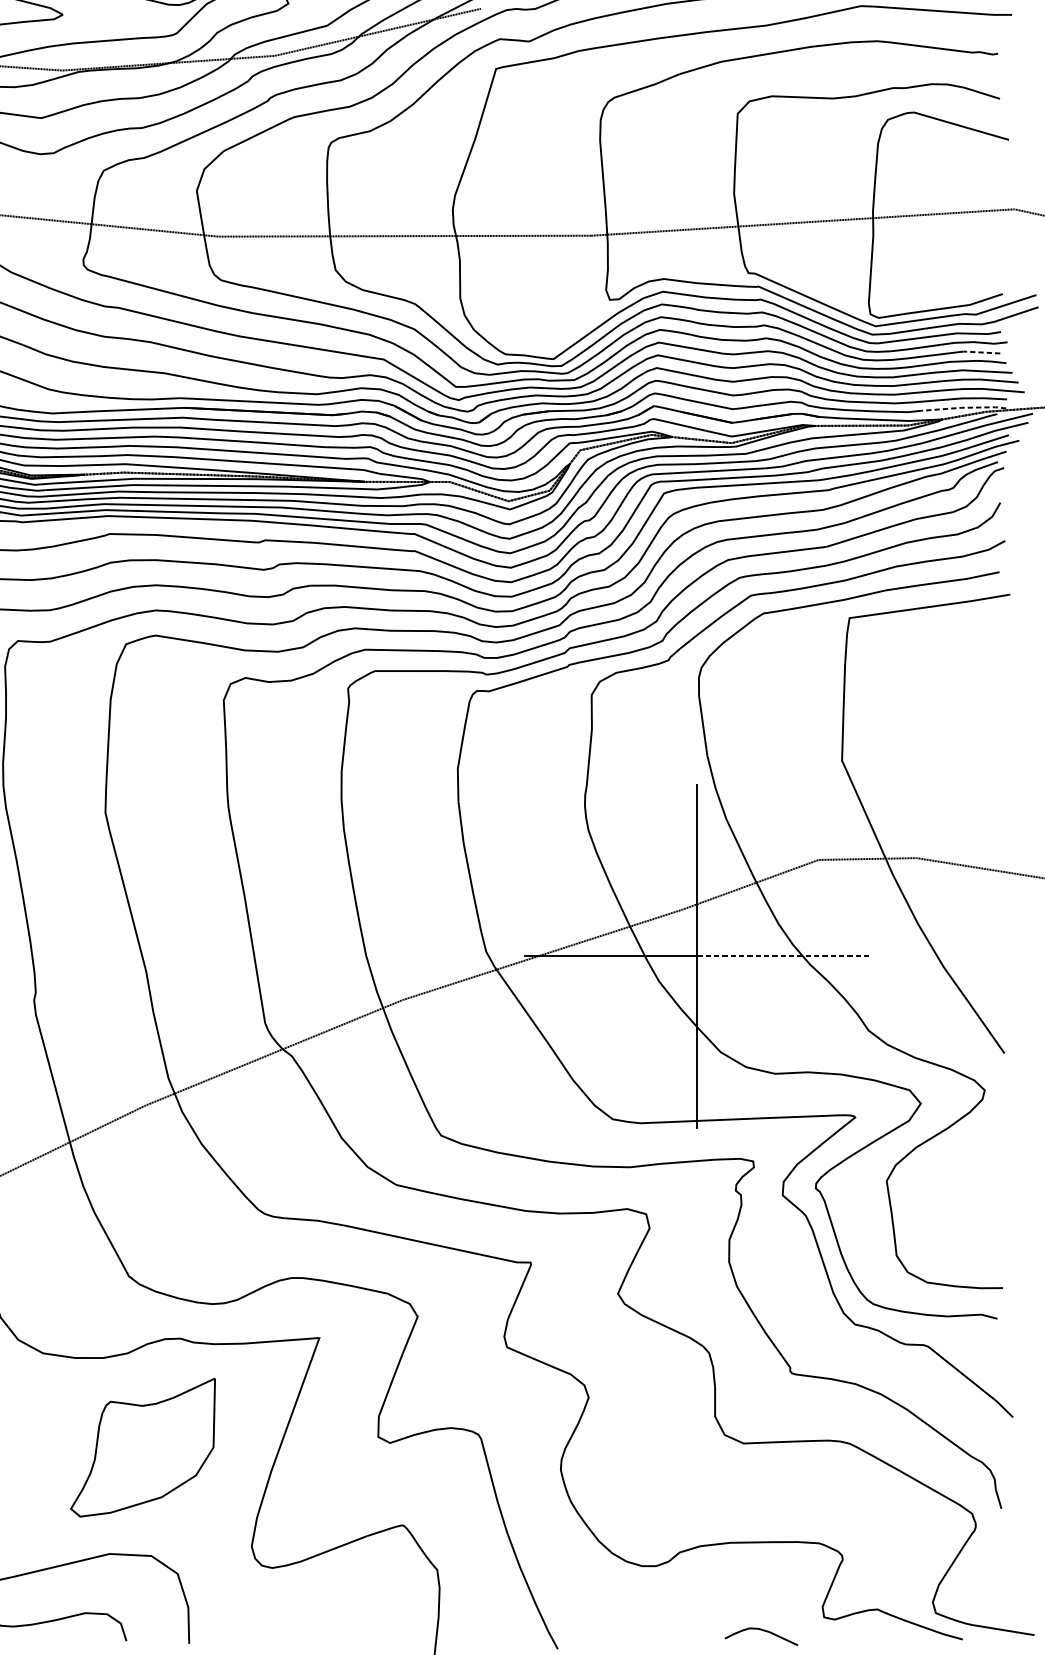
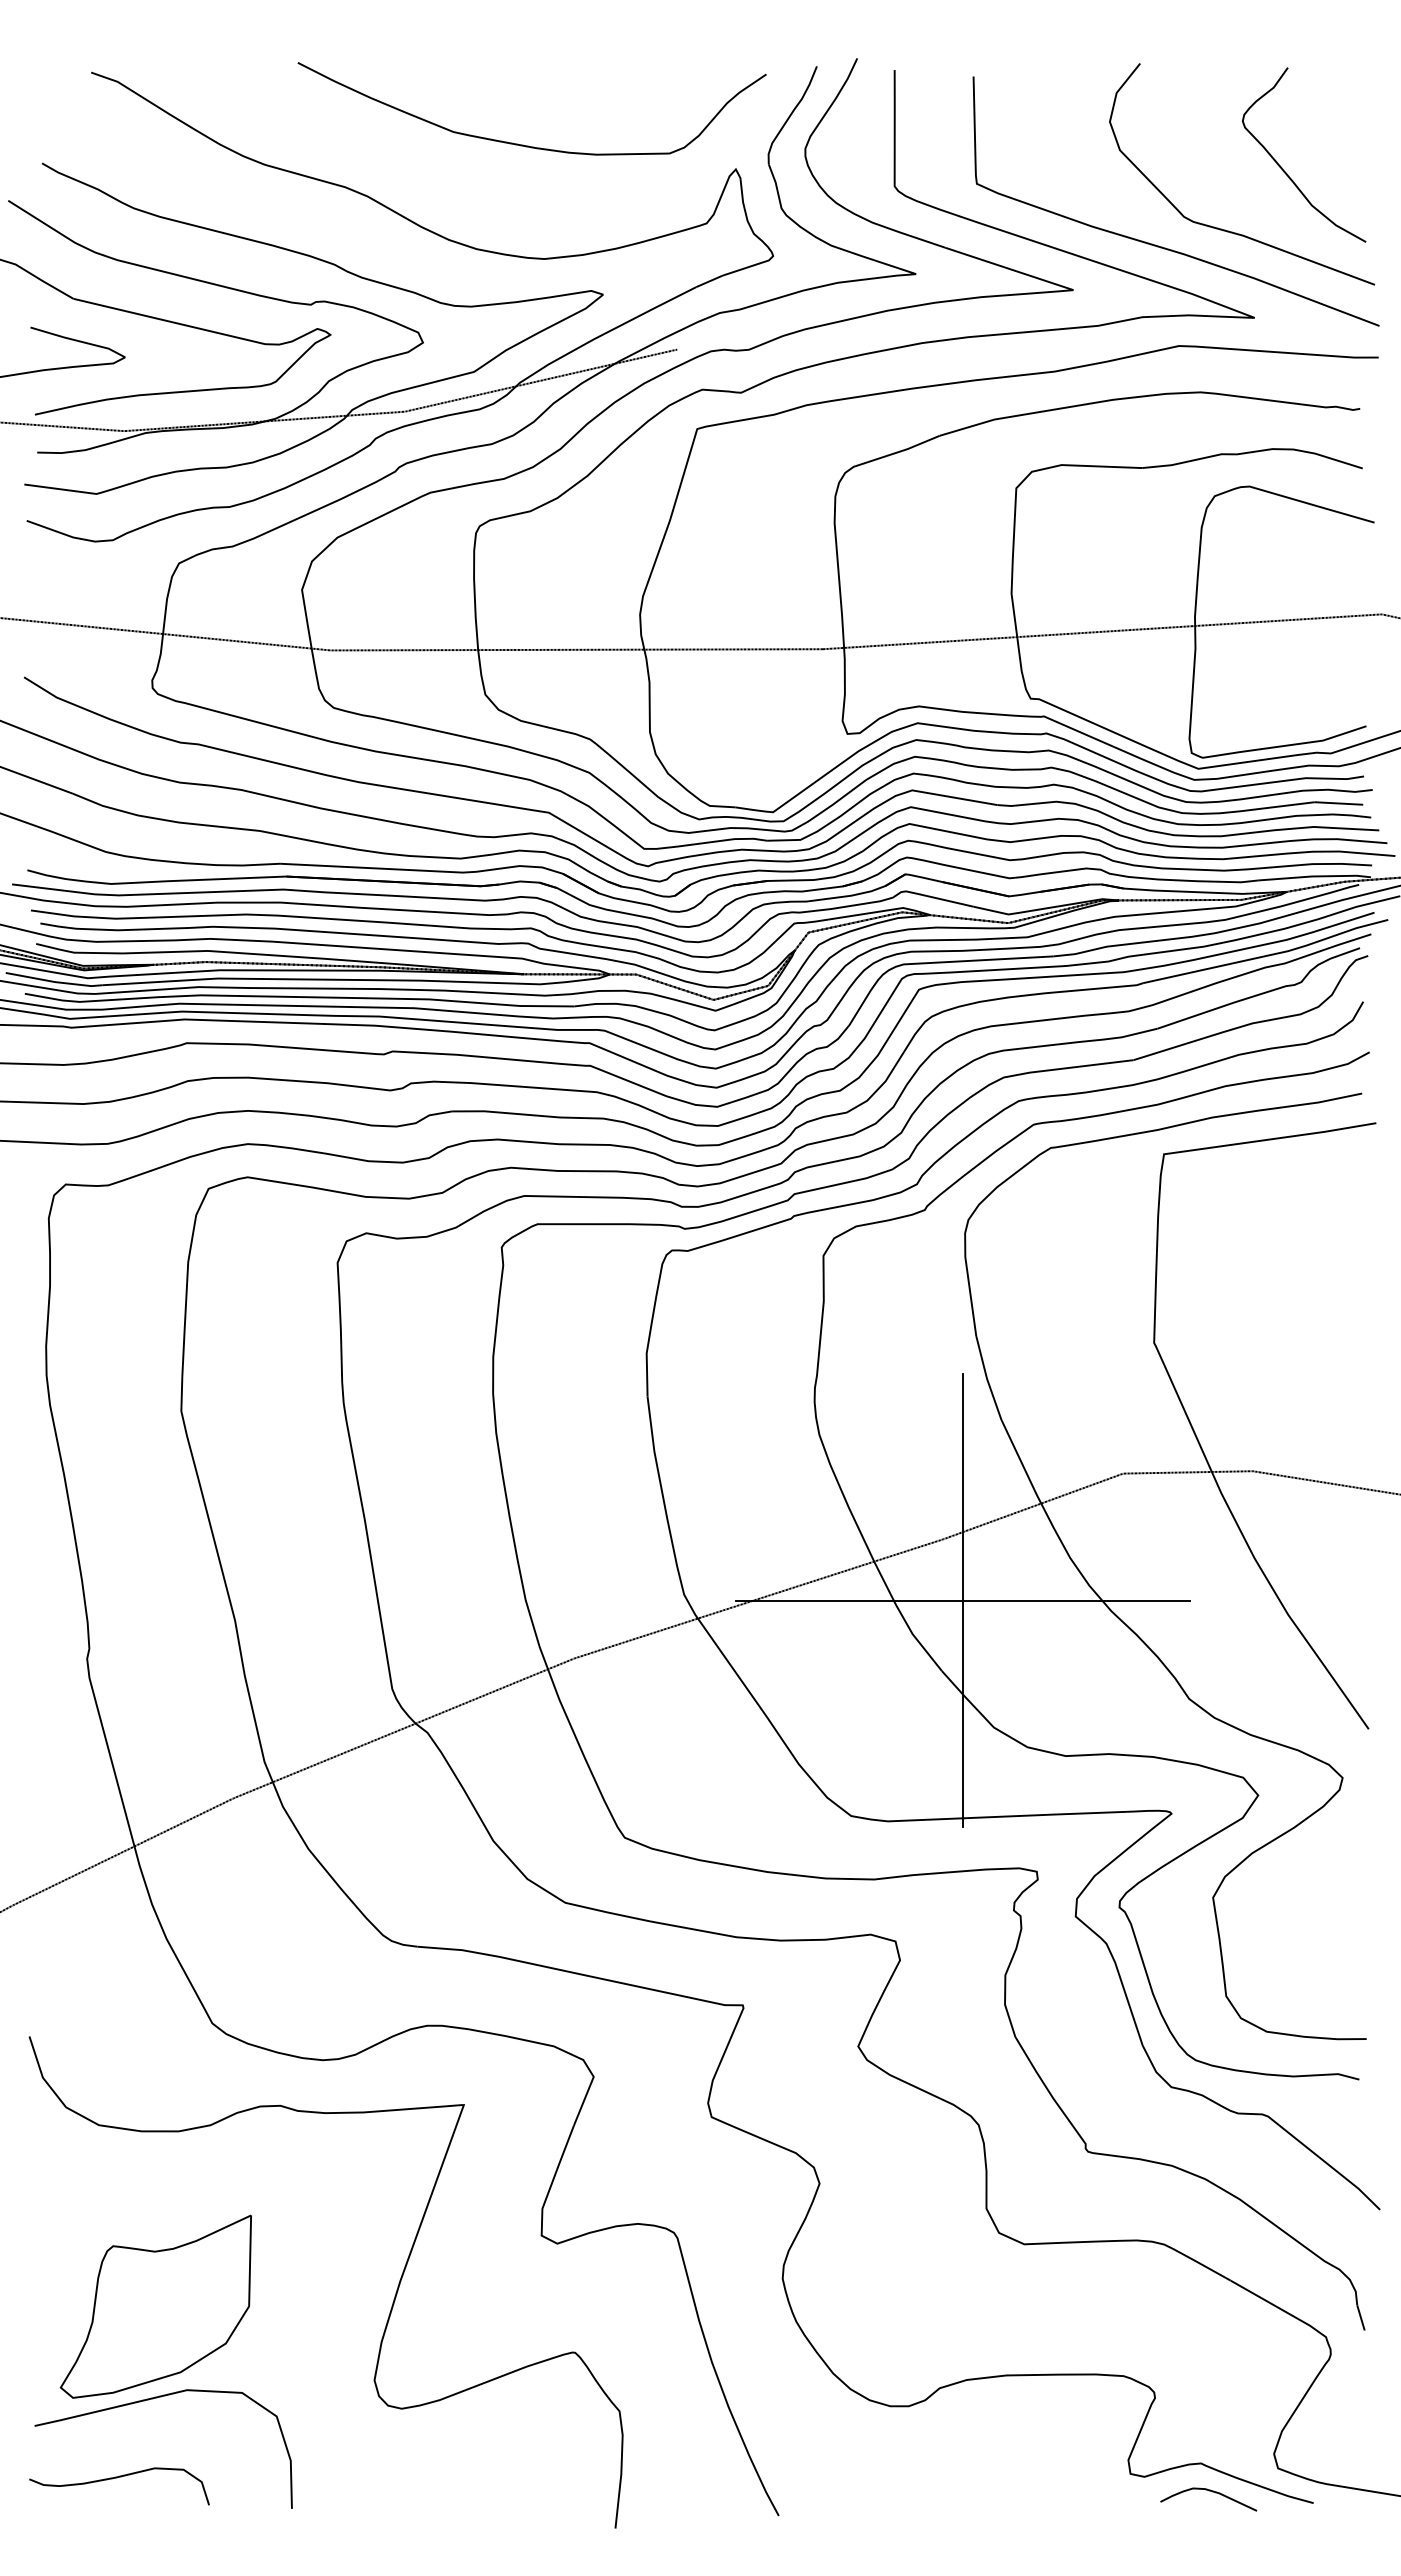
line: (981, 352) -> (1338, 803), dashed -> solid
line: (963, 407) -> (1314, 876), dashed -> solid
line: (783, 956) -> (1076, 1600), dashed -> solid
part: (142, 1447) -> (155, 2306), moved
curve: (762, 1630) -> (1209, 2491), moved

